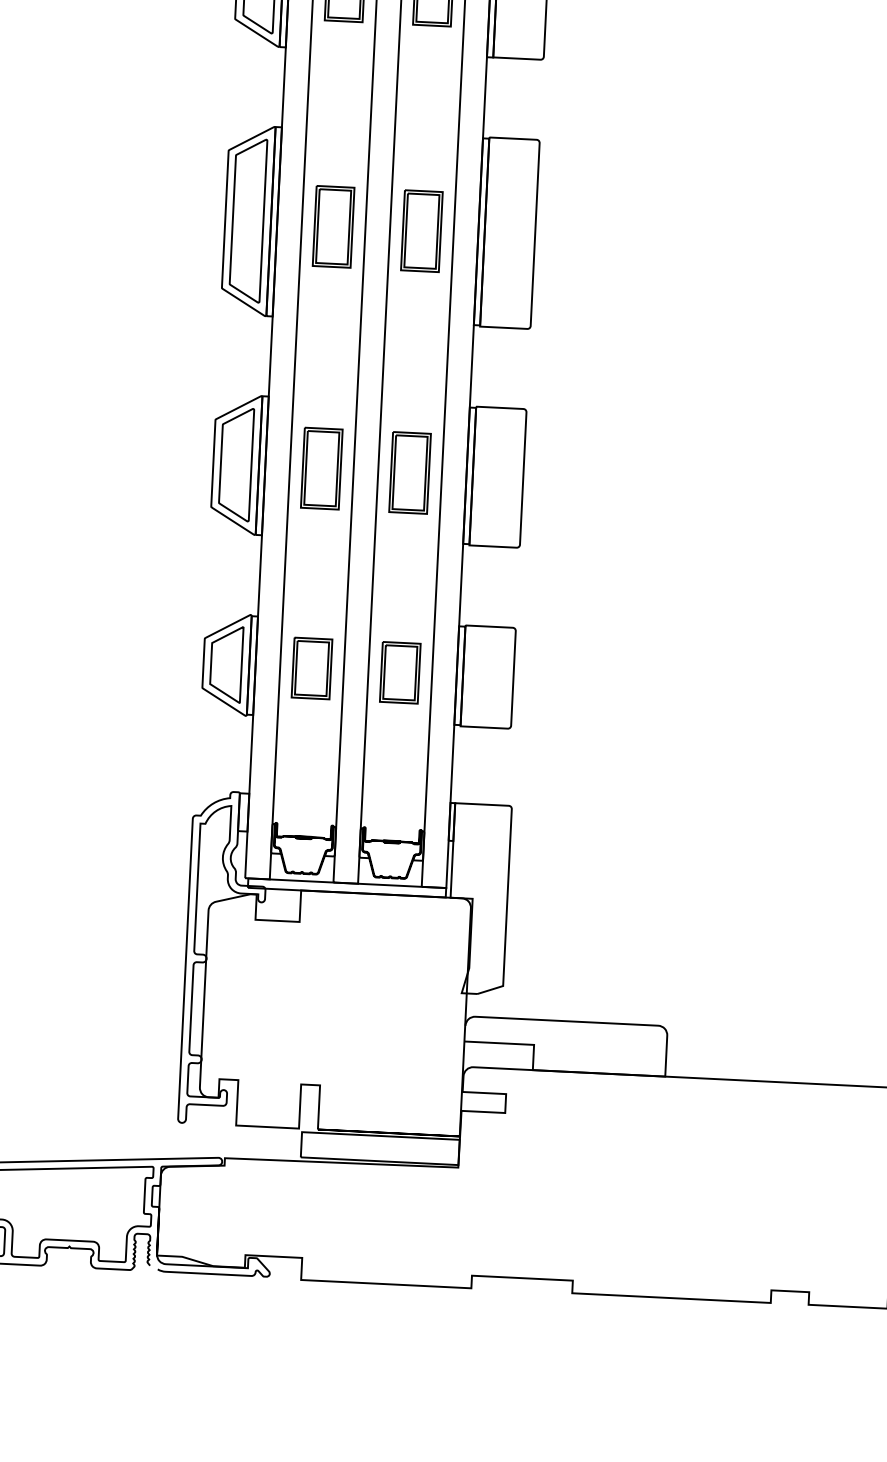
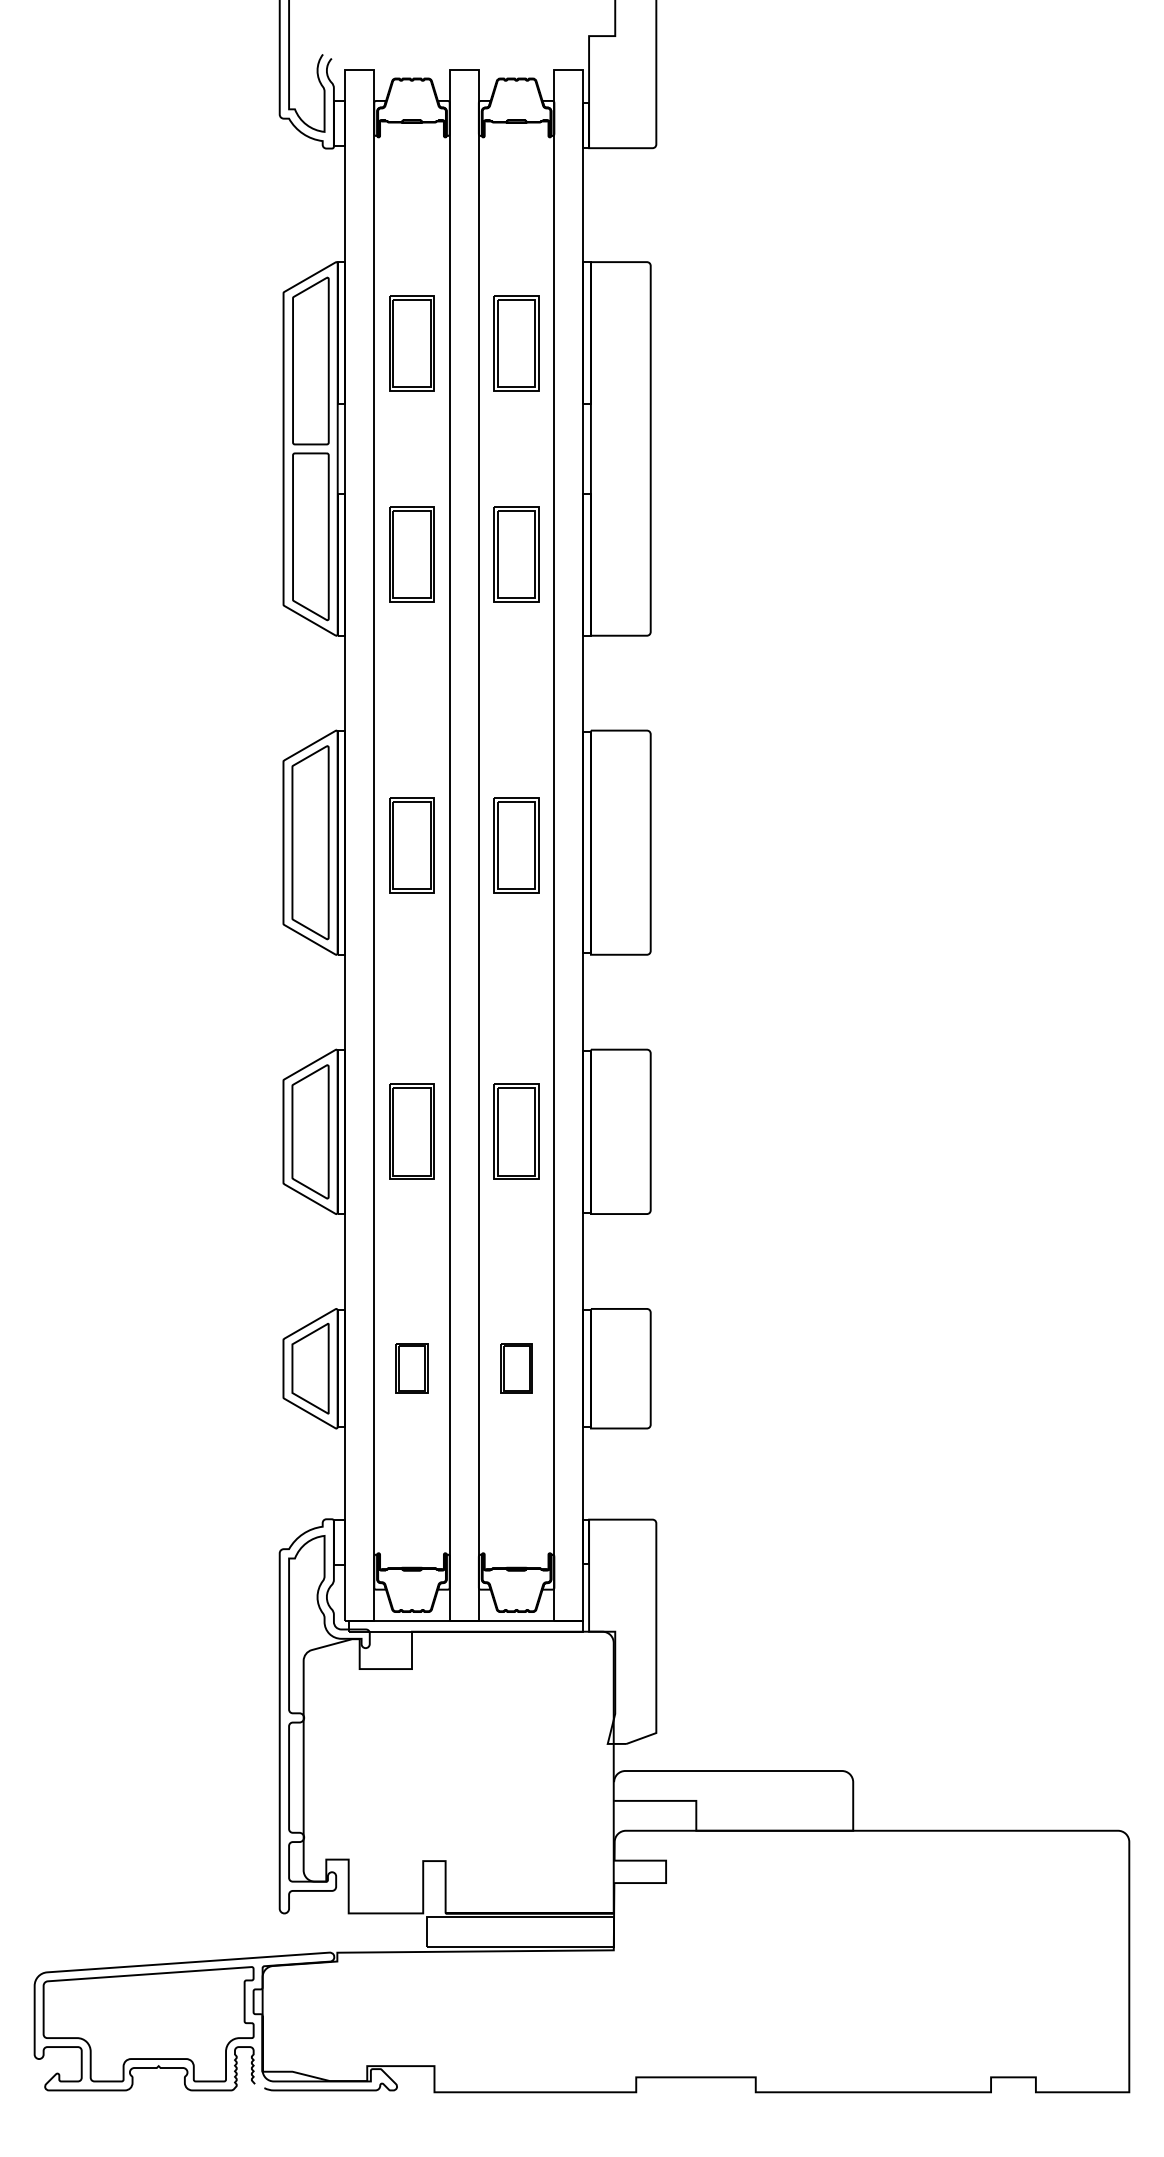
part: (311, 668) -> (411, 1368), size x0.7
part: (400, 672) -> (516, 1368), size x0.7

